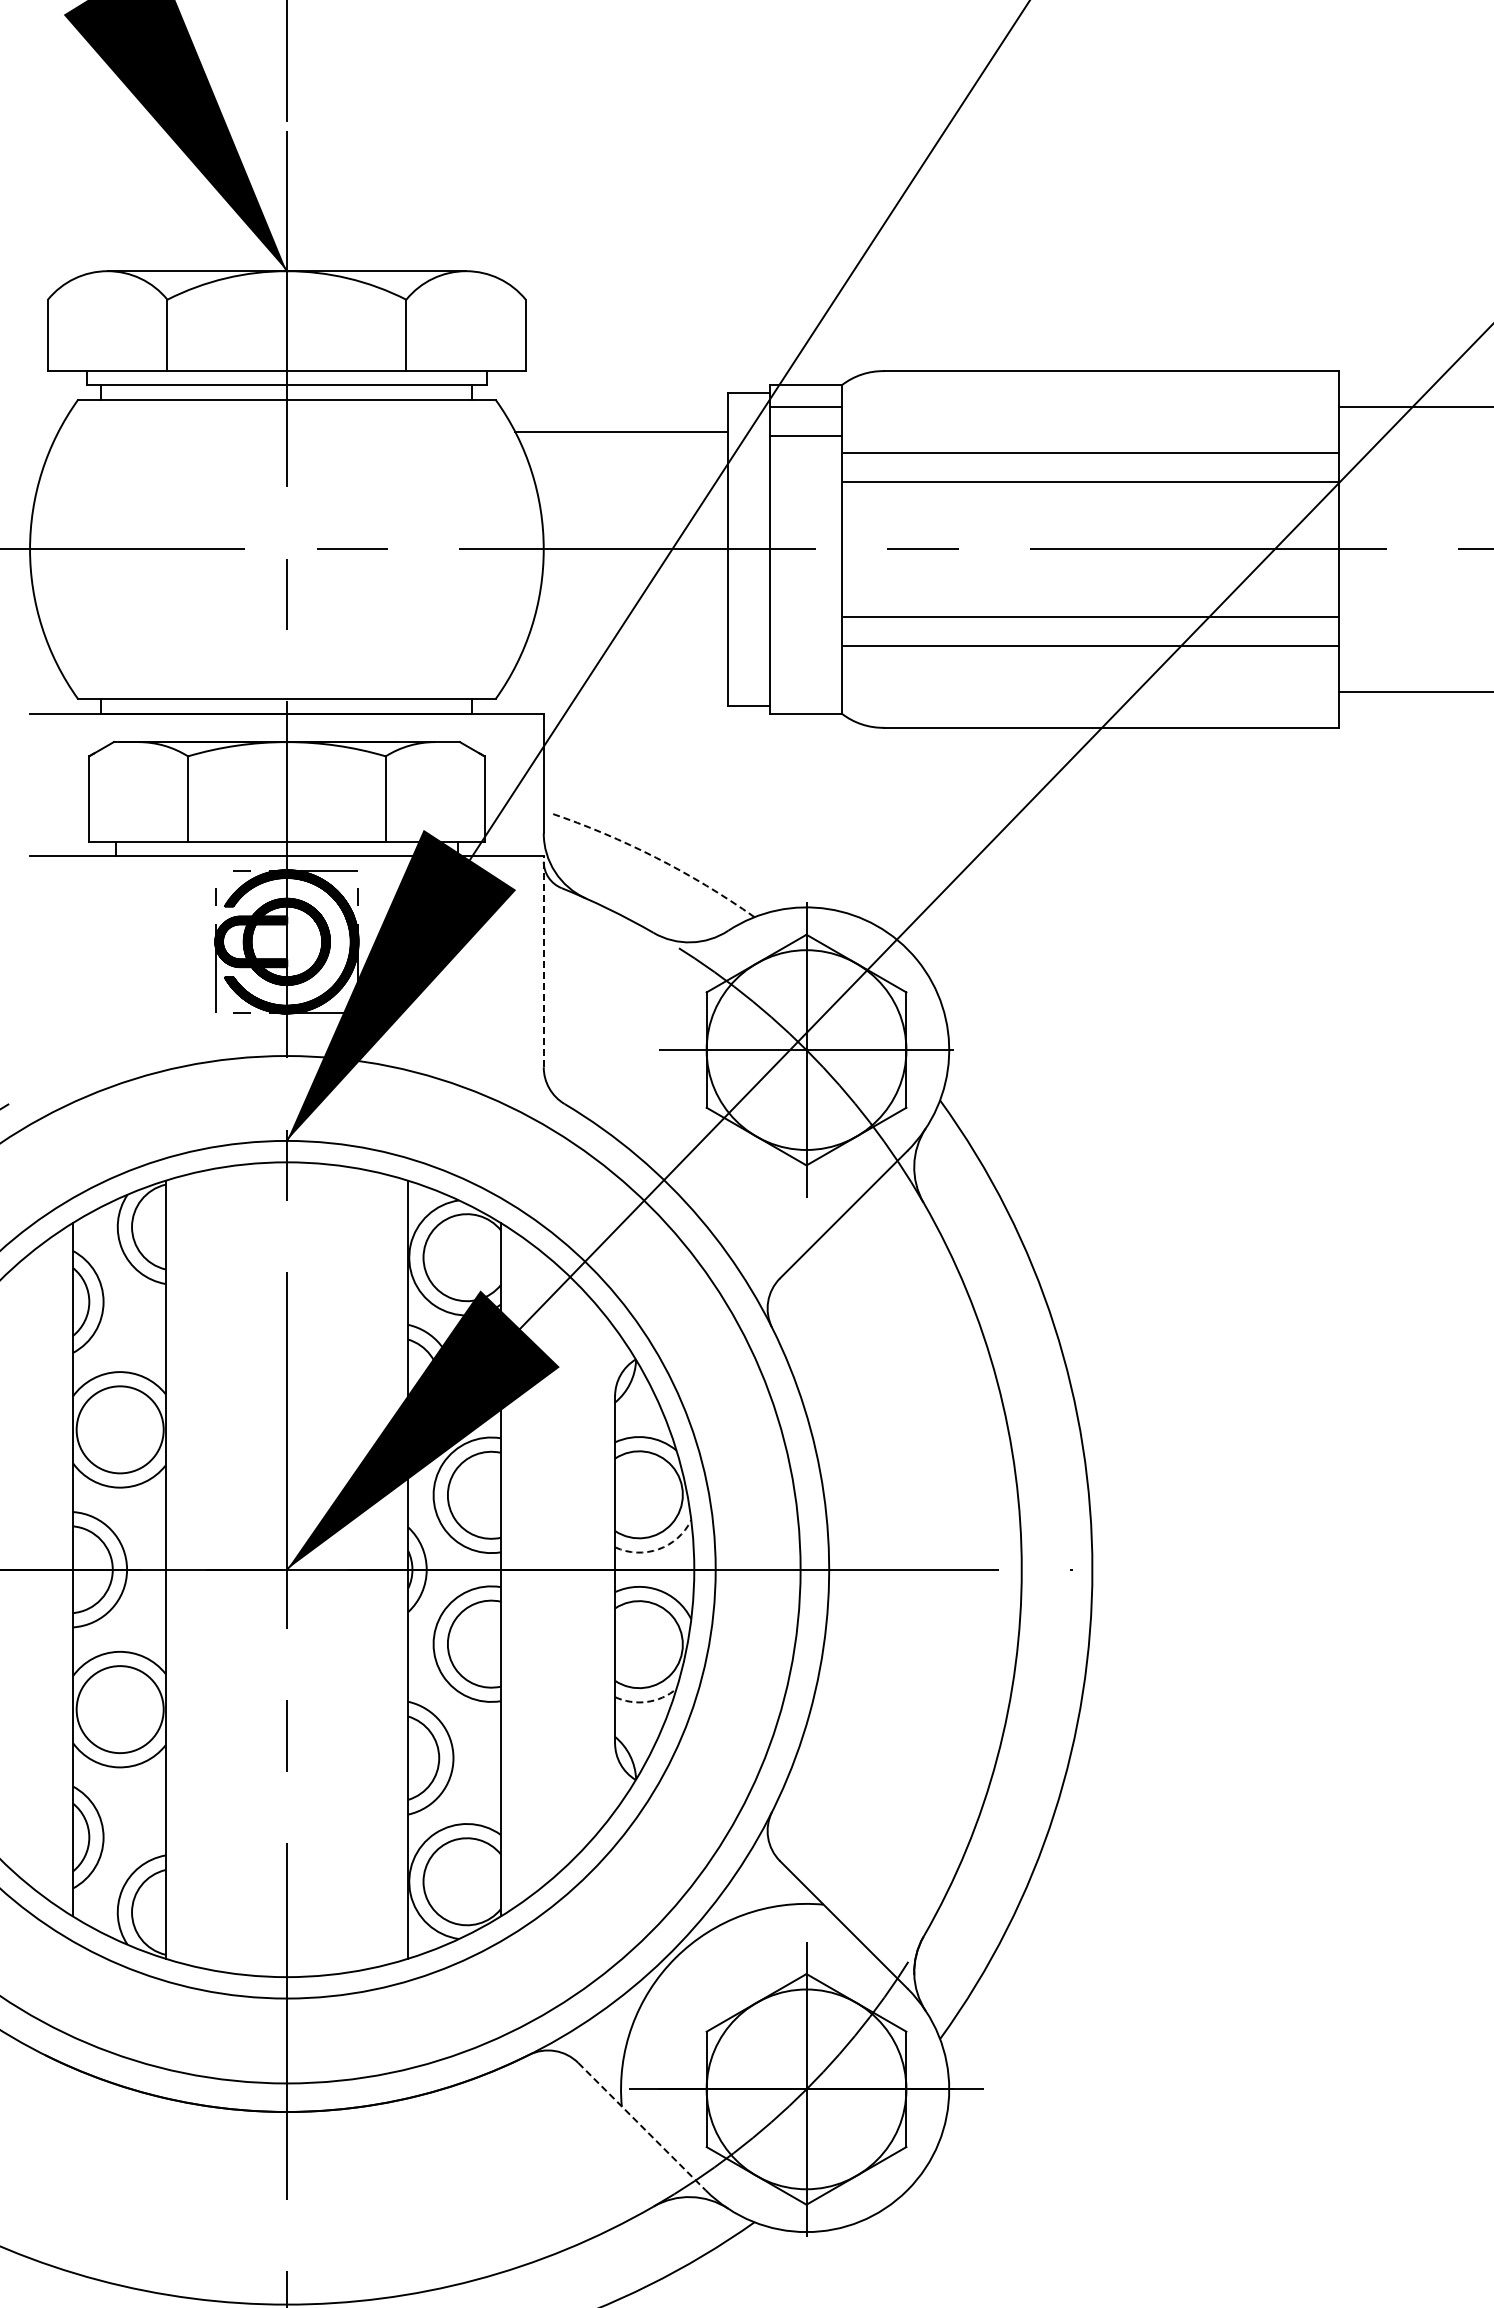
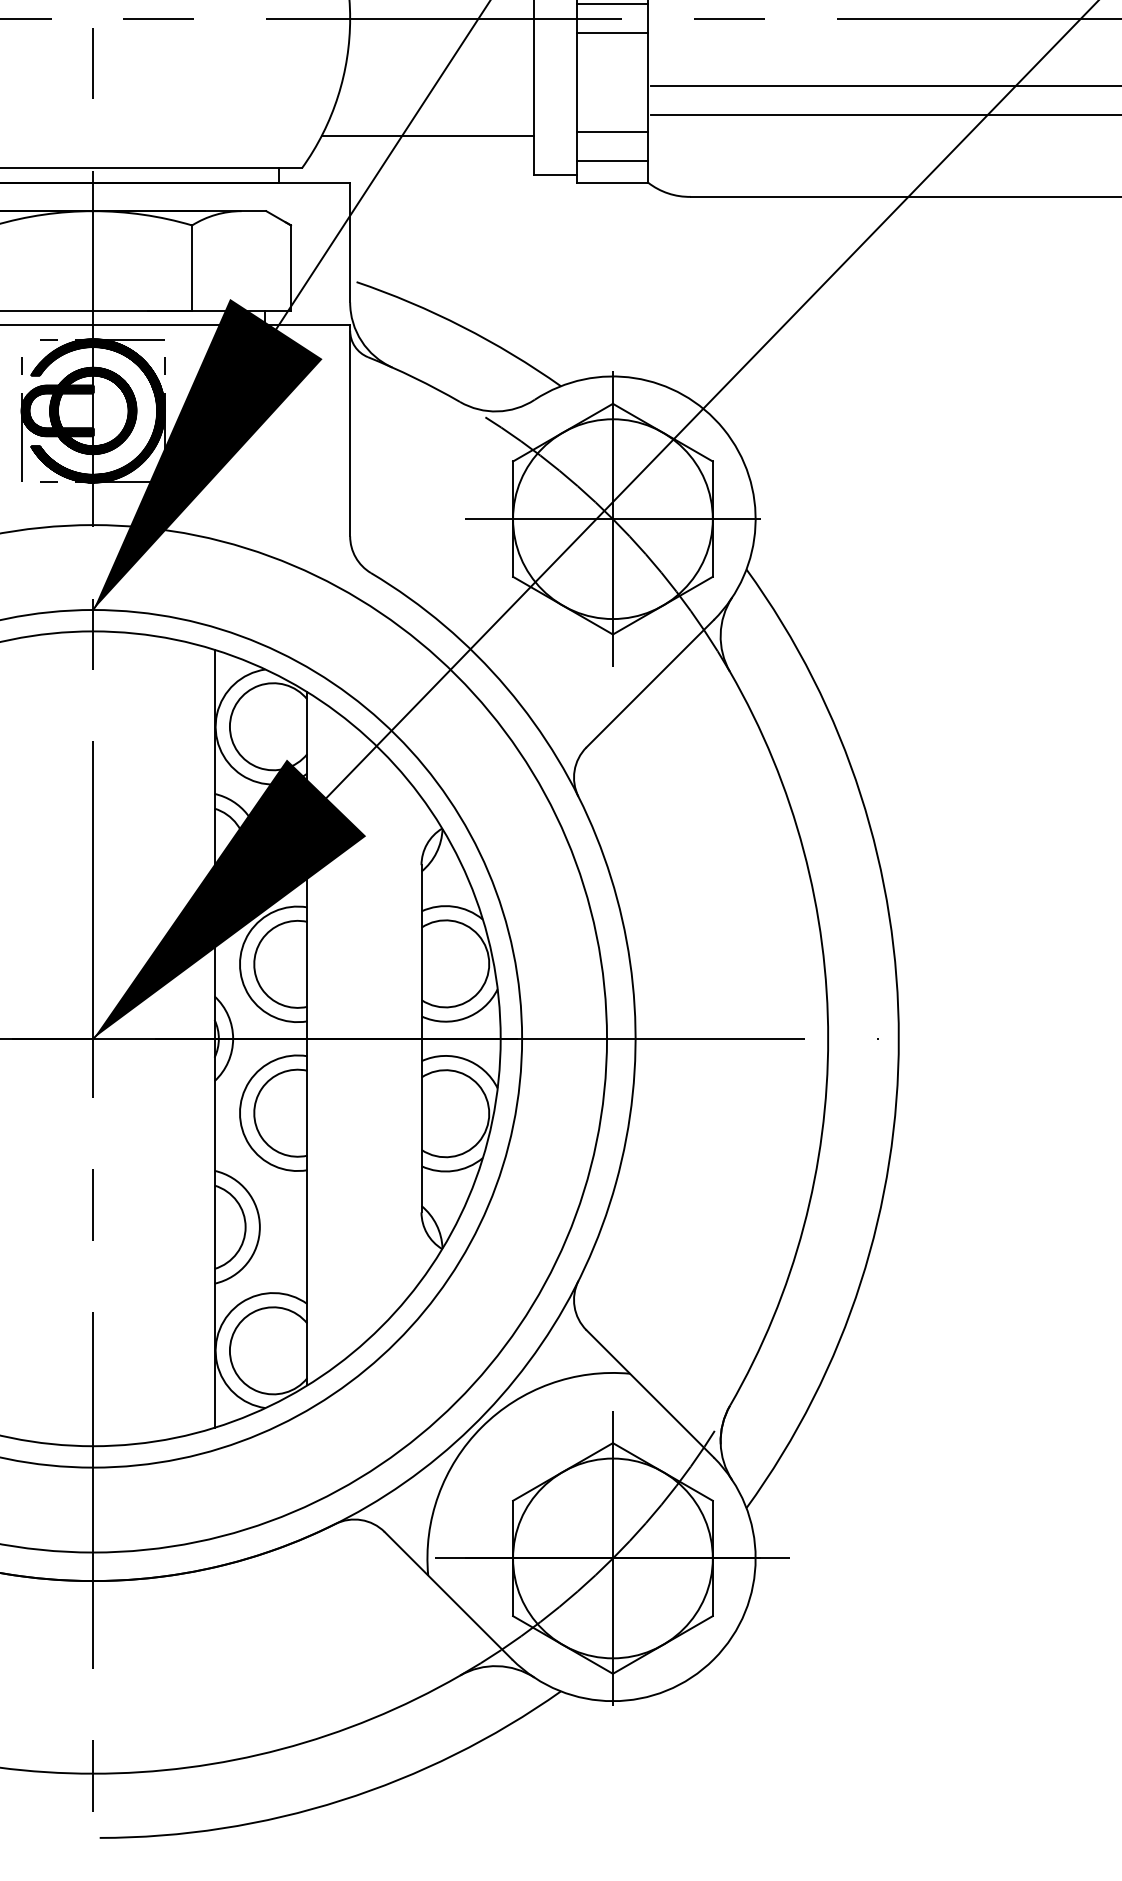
line: (805, 535) -> (611, 4), added
line: (805, 563) -> (611, 32), added
line: (805, 663) -> (611, 132), added
line: (621, 667) -> (427, 136), added
line: (805, 691) -> (611, 160), added
arc: (656, 857) -> (462, 326), dashed -> solid
line: (543, 961) -> (349, 430), dashed -> solid
arc: (658, 1549) -> (464, 1018), dashed -> solid
arc: (646, 1701) -> (452, 1170), dashed -> solid
line: (642, 2127) -> (448, 1596), dashed -> solid

